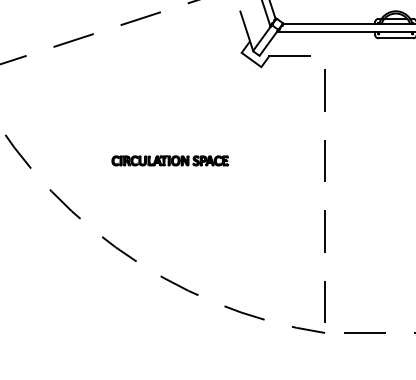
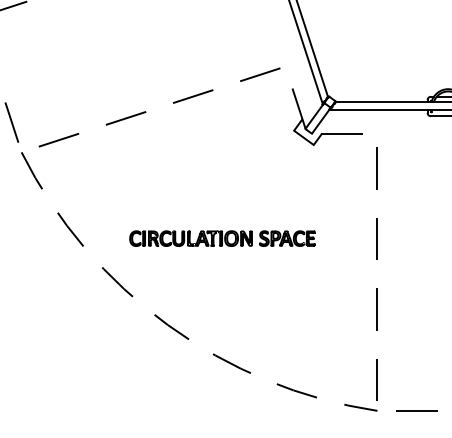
part: (170, 160) -> (222, 238), size x1.6

